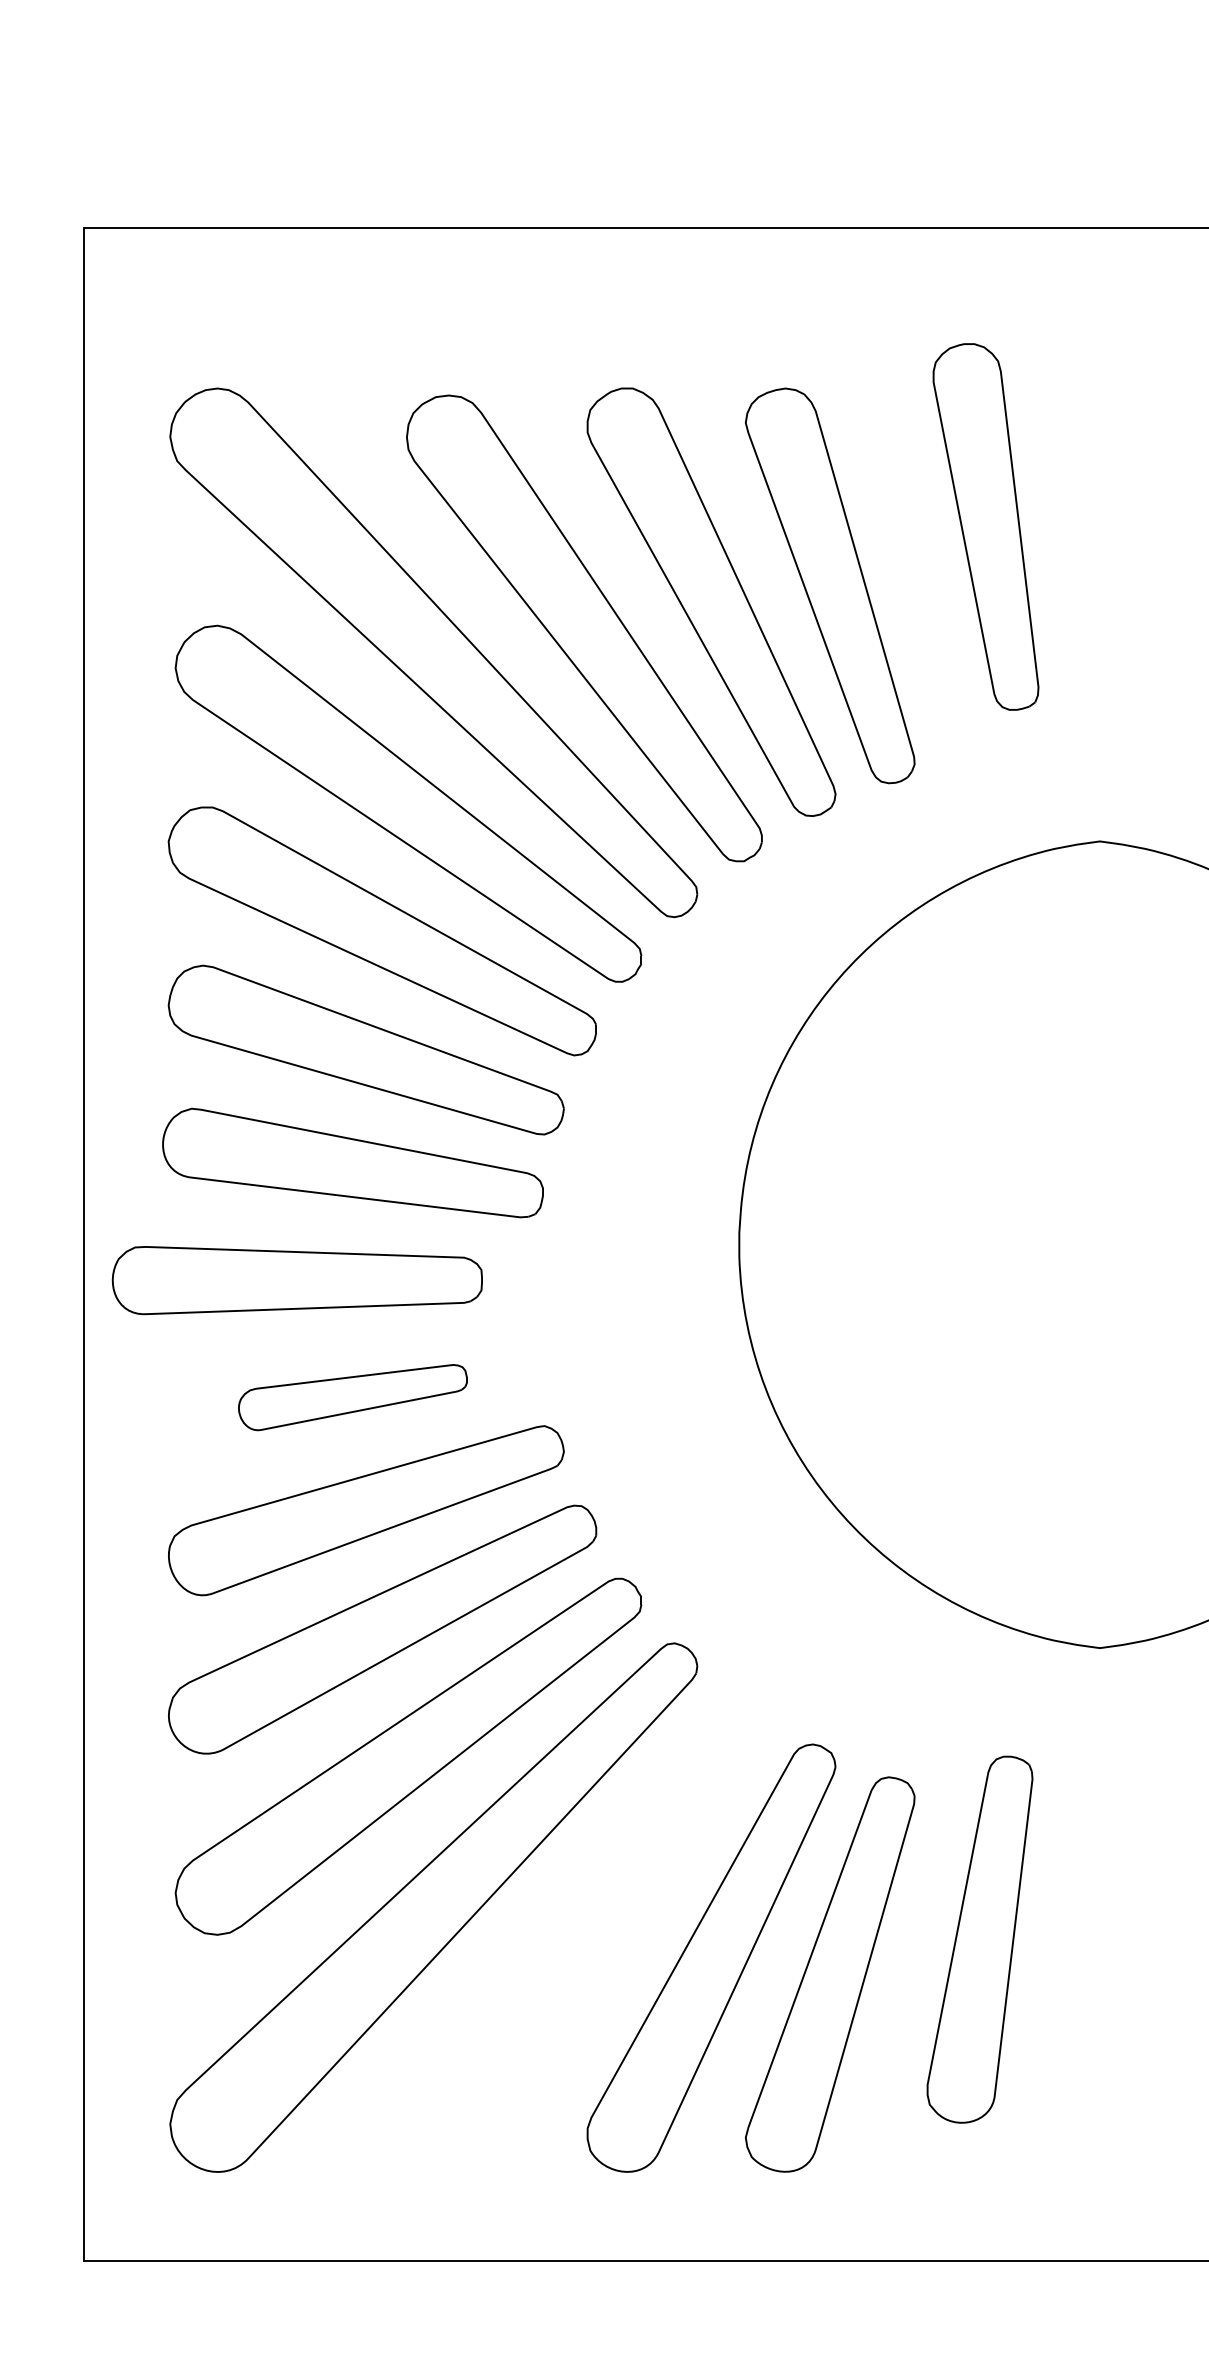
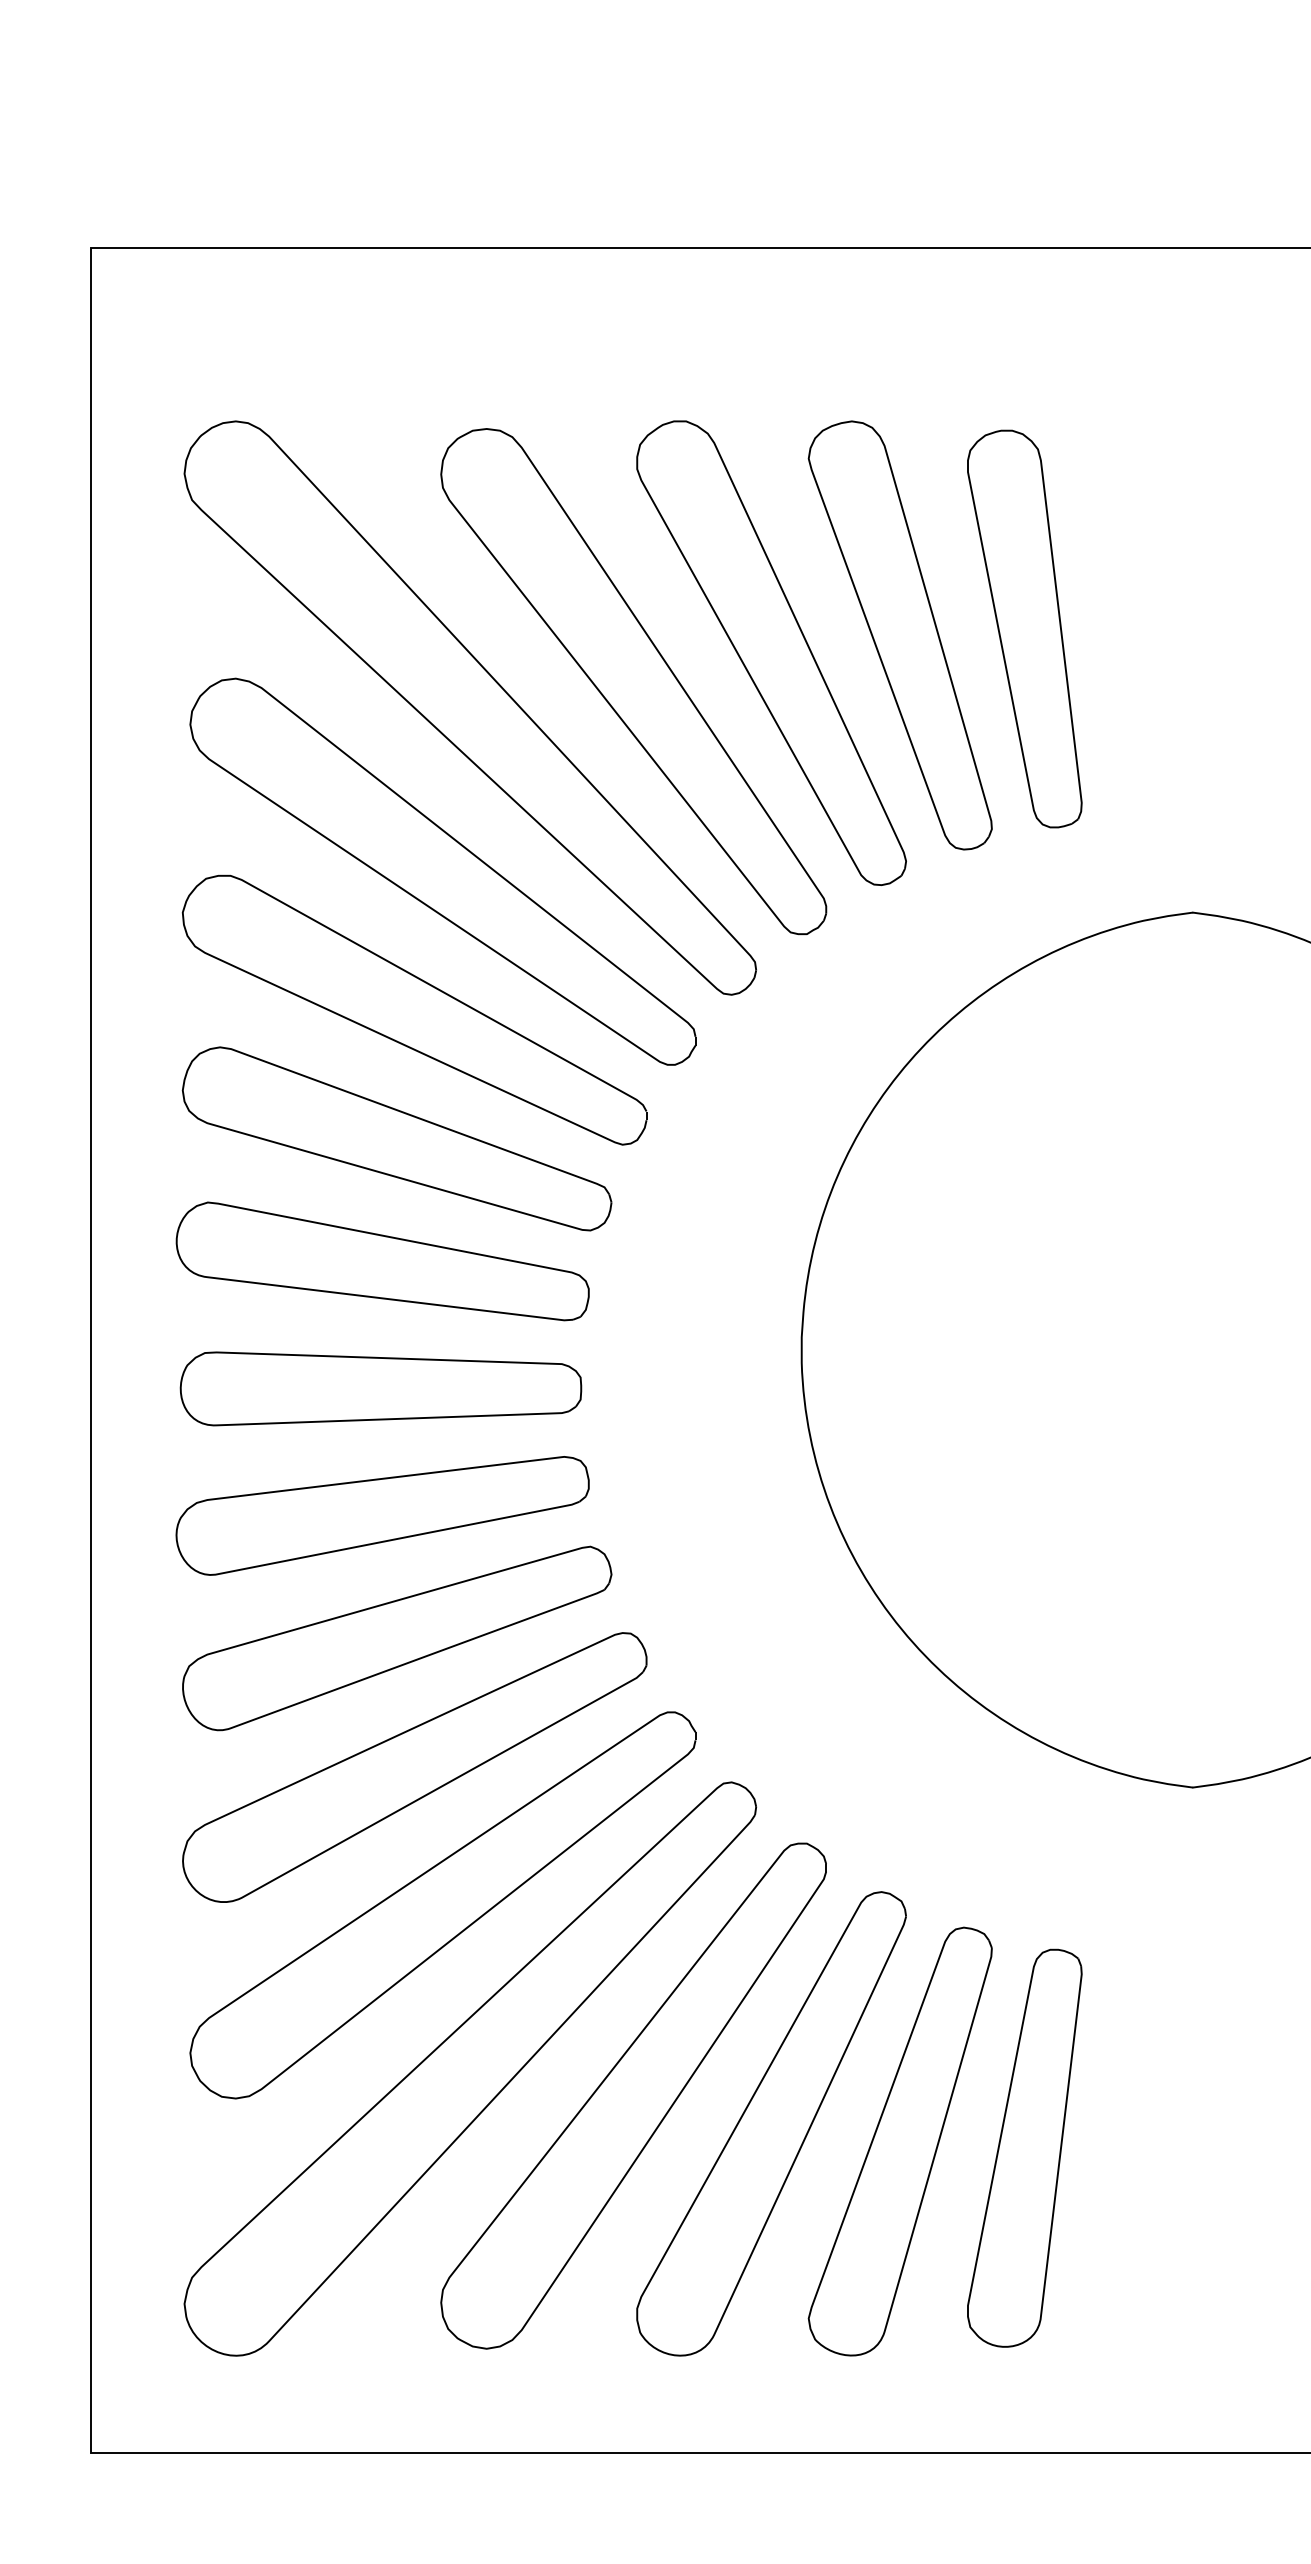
part: (985, 526) -> (1024, 628), moved
part: (296, 1280) -> (380, 1388), moved
part: (352, 1397) -> (382, 1515), size x1.67
part: (584, 1932) -> (633, 2095), added
part: (979, 1939) -> (1024, 2148), moved

